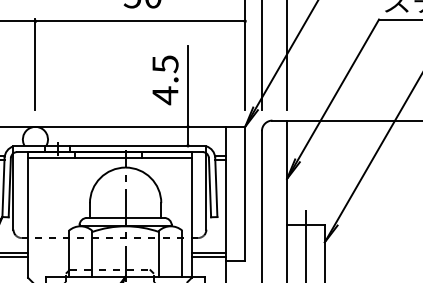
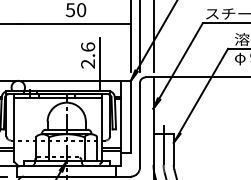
line: (35, 63) -> (18, 46), removed
text: (166, 79) -> (88, 55), 4.5 -> 2.6

